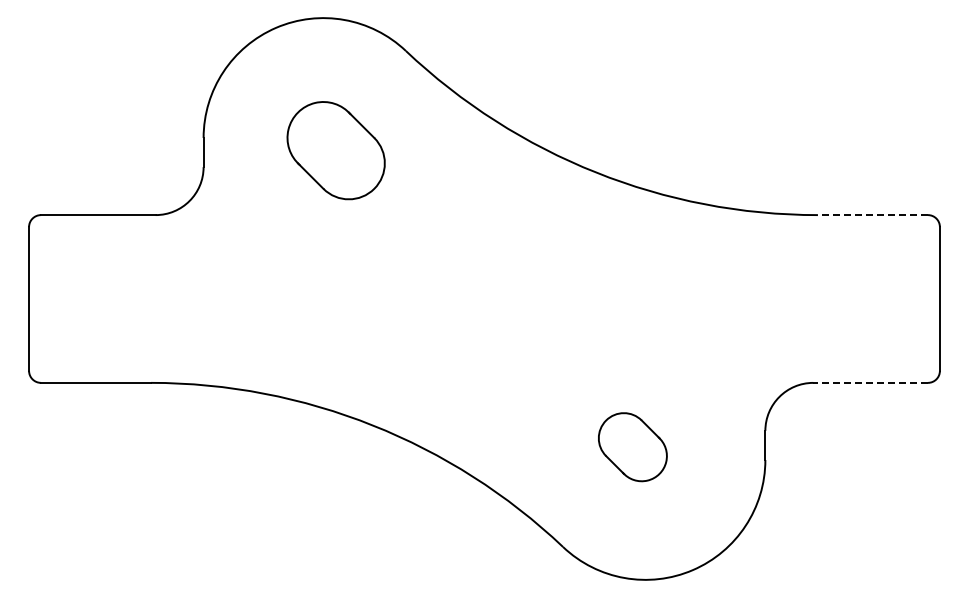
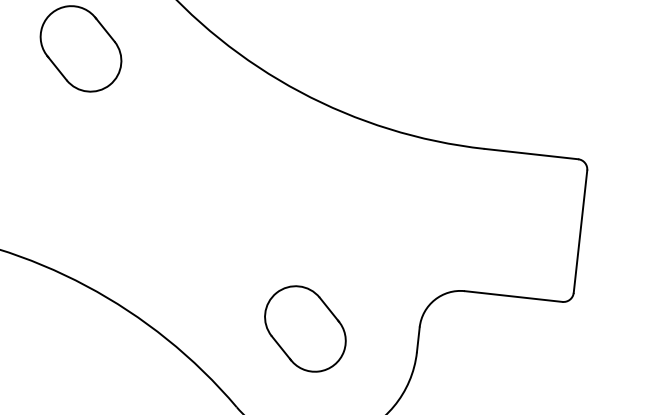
line: (872, 215) -> (531, 154), dashed -> solid
line: (870, 382) -> (513, 296), dashed -> solid
part: (632, 446) -> (305, 328), size x1.43

